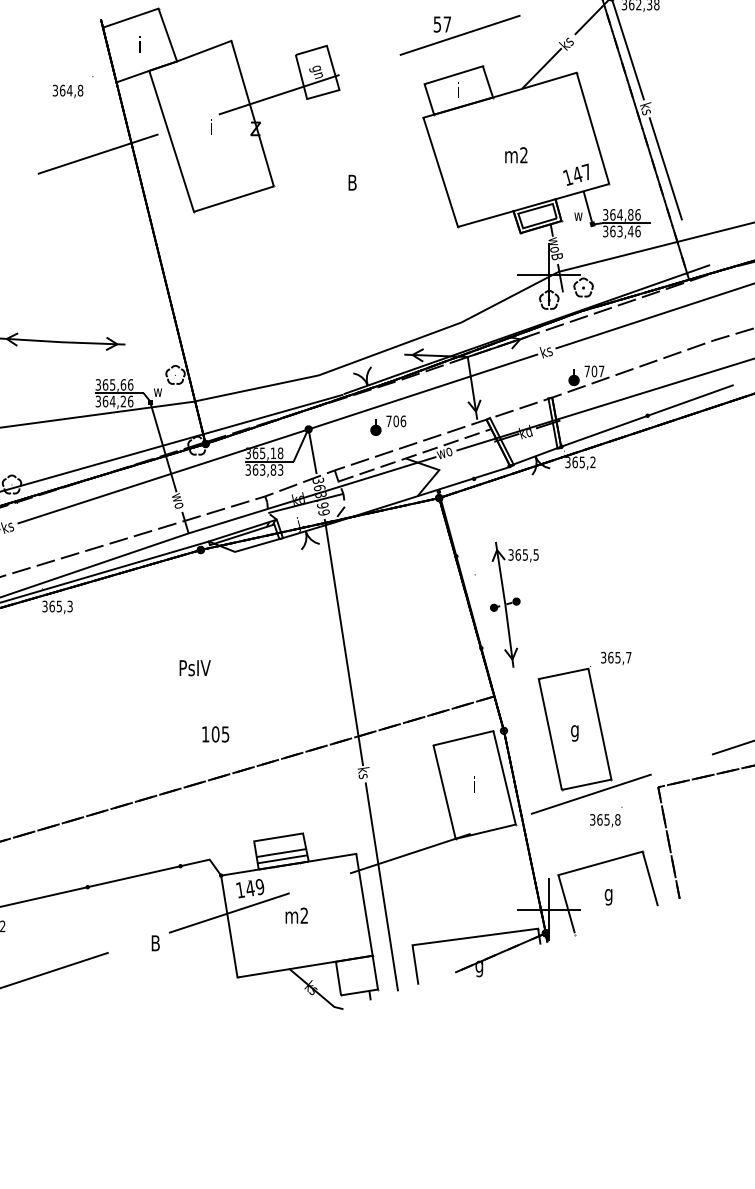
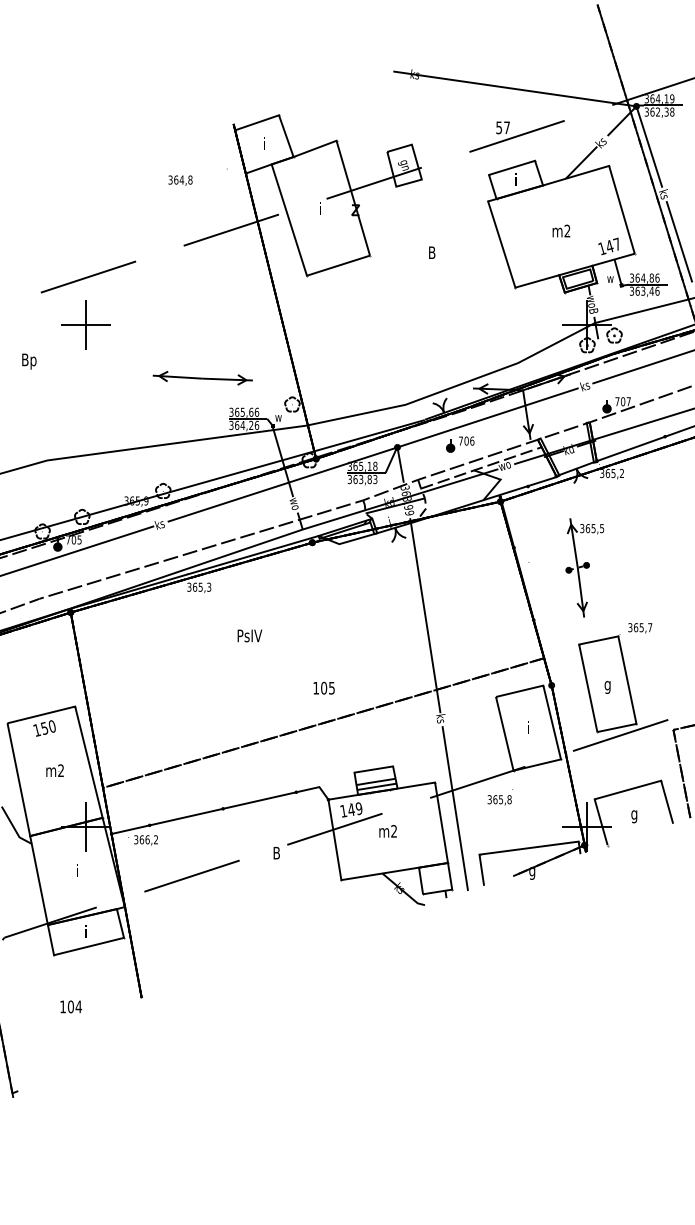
text: (67, 91) -> (180, 180), moved
part: (513, 604) -> (584, 567), moved
text: (194, 667) -> (249, 635), moved
text: (606, 817) -> (500, 797), moved

